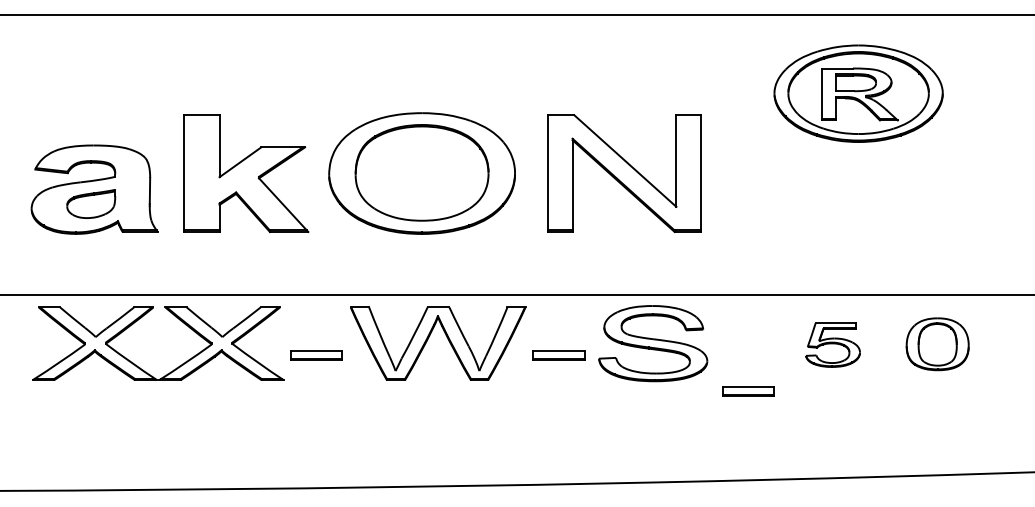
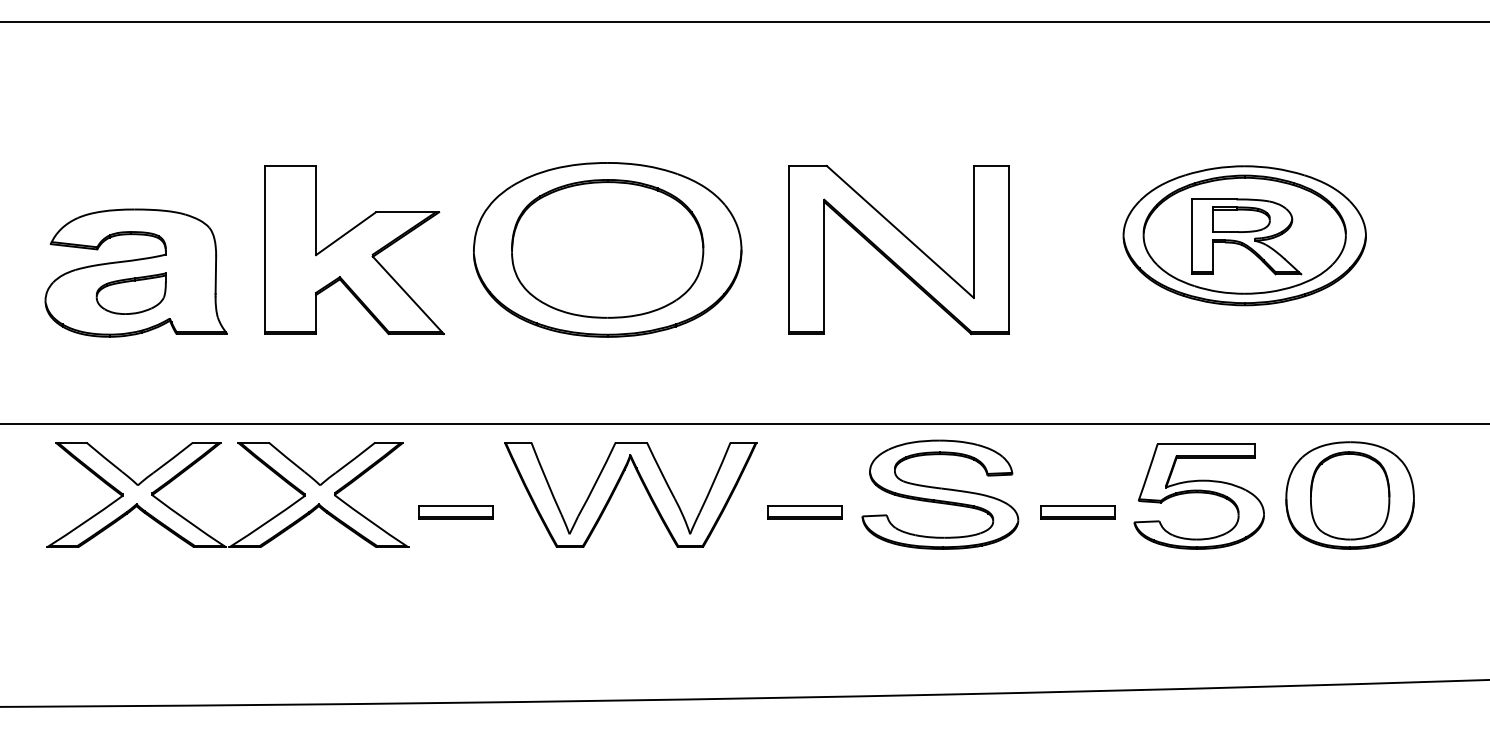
part: (858, 93) -> (1244, 235), moved
part: (937, 344) -> (1349, 496), size x1.43
part: (832, 345) -> (1198, 497), size x1.67
part: (748, 391) -> (1077, 511), moved

